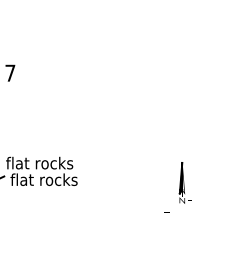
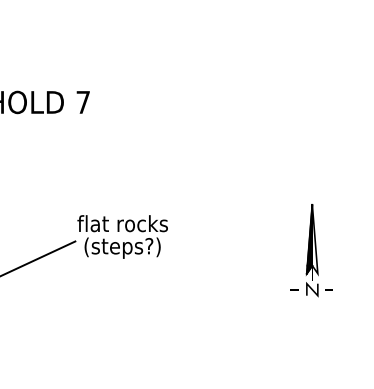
text: (43, 180) -> (128, 247), flat rocks -> (steps?)
part: (184, 183) -> (318, 250), size x1.67

